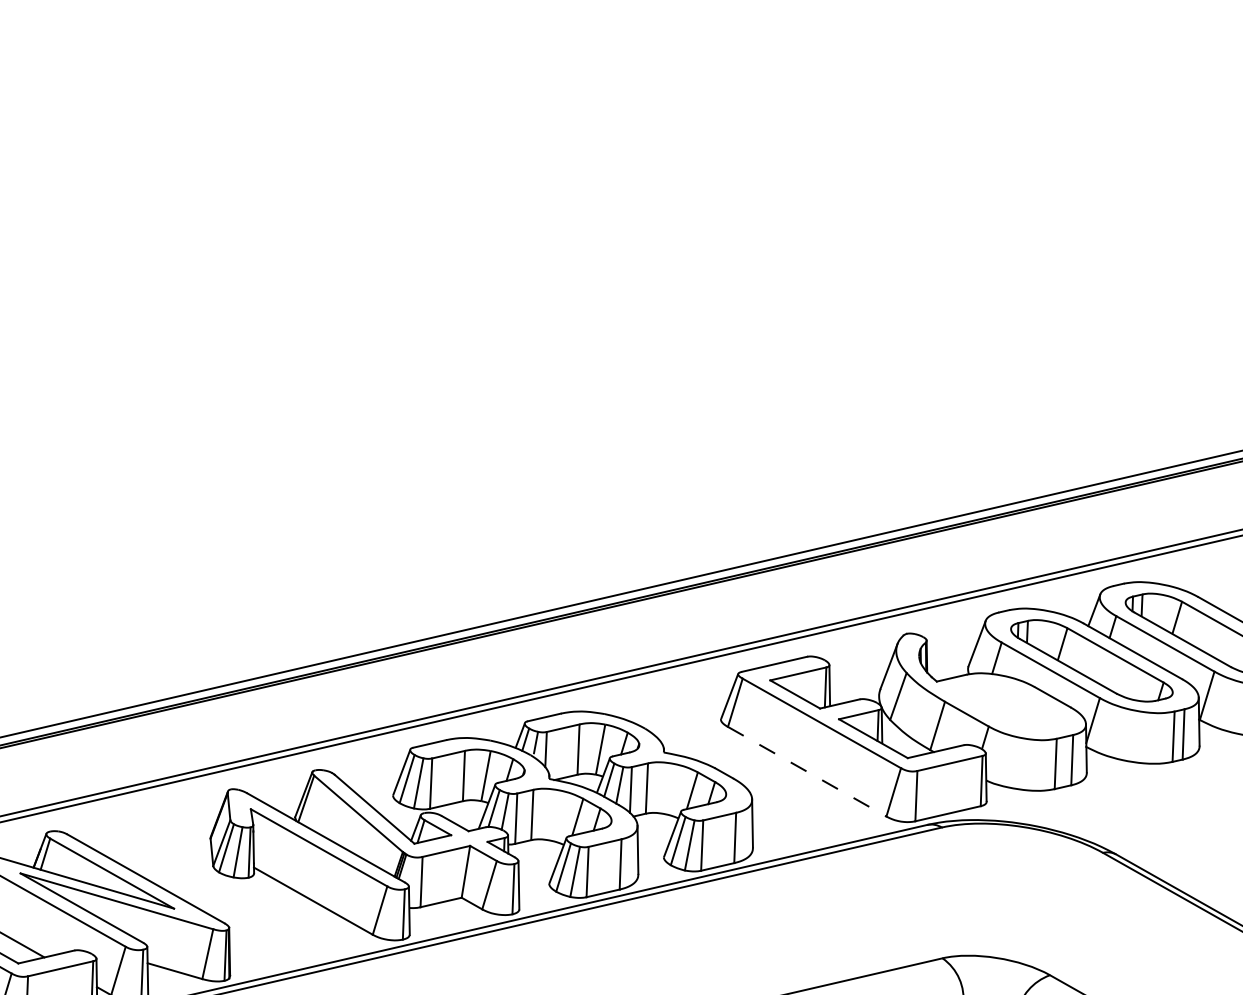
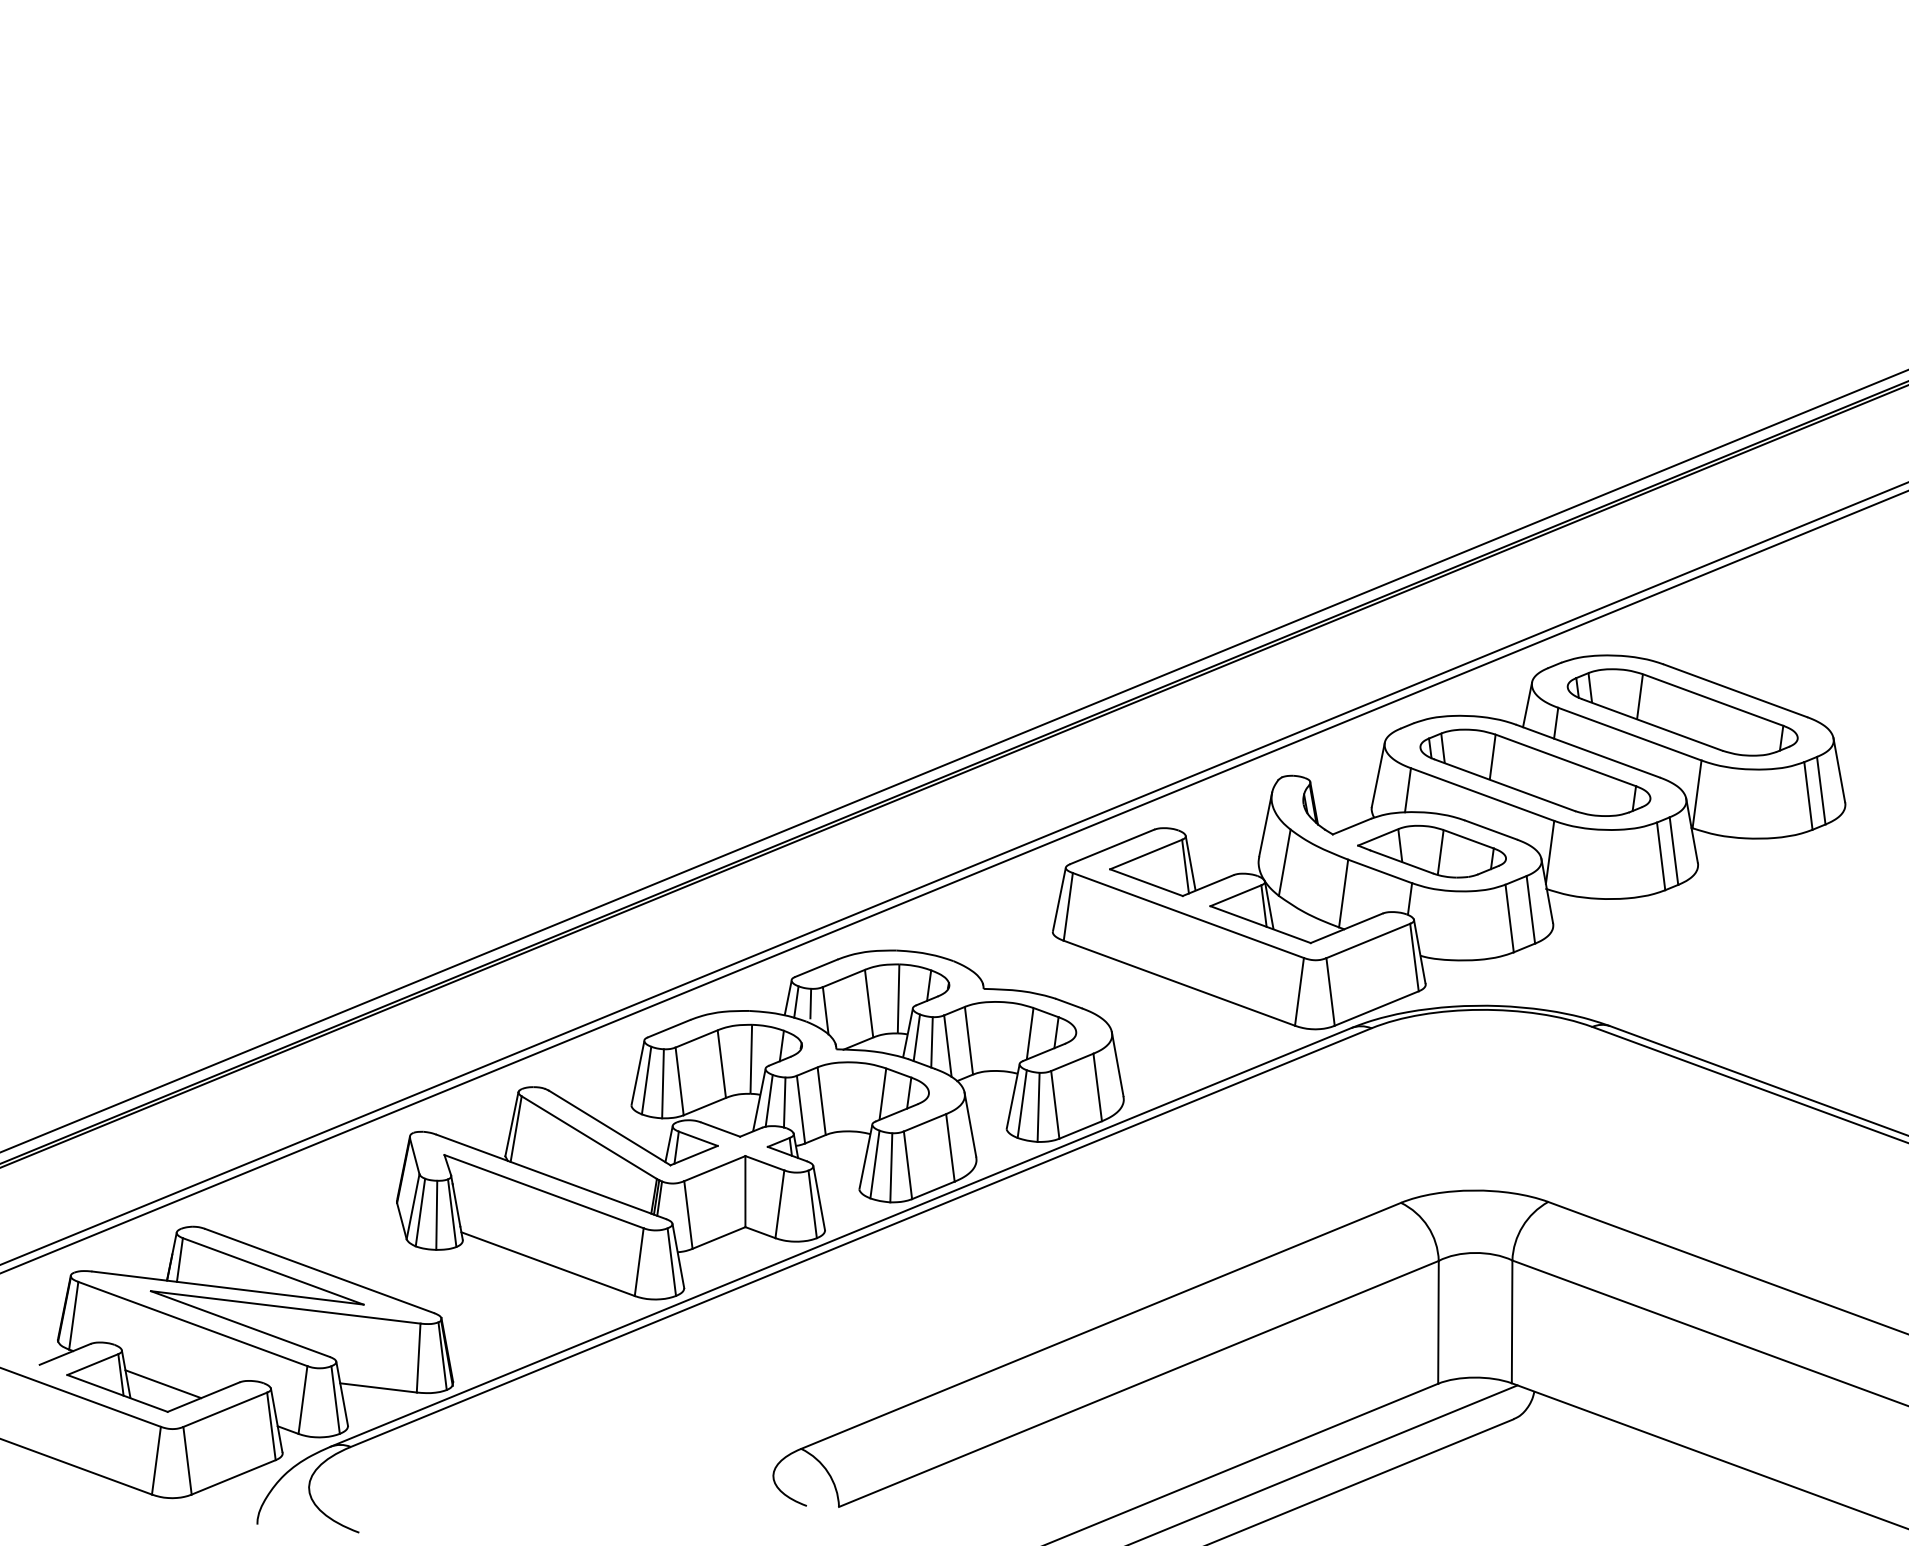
part: (1006, 705) -> (1431, 851), added
line: (807, 771) -> (1179, 983), dashed -> solid

